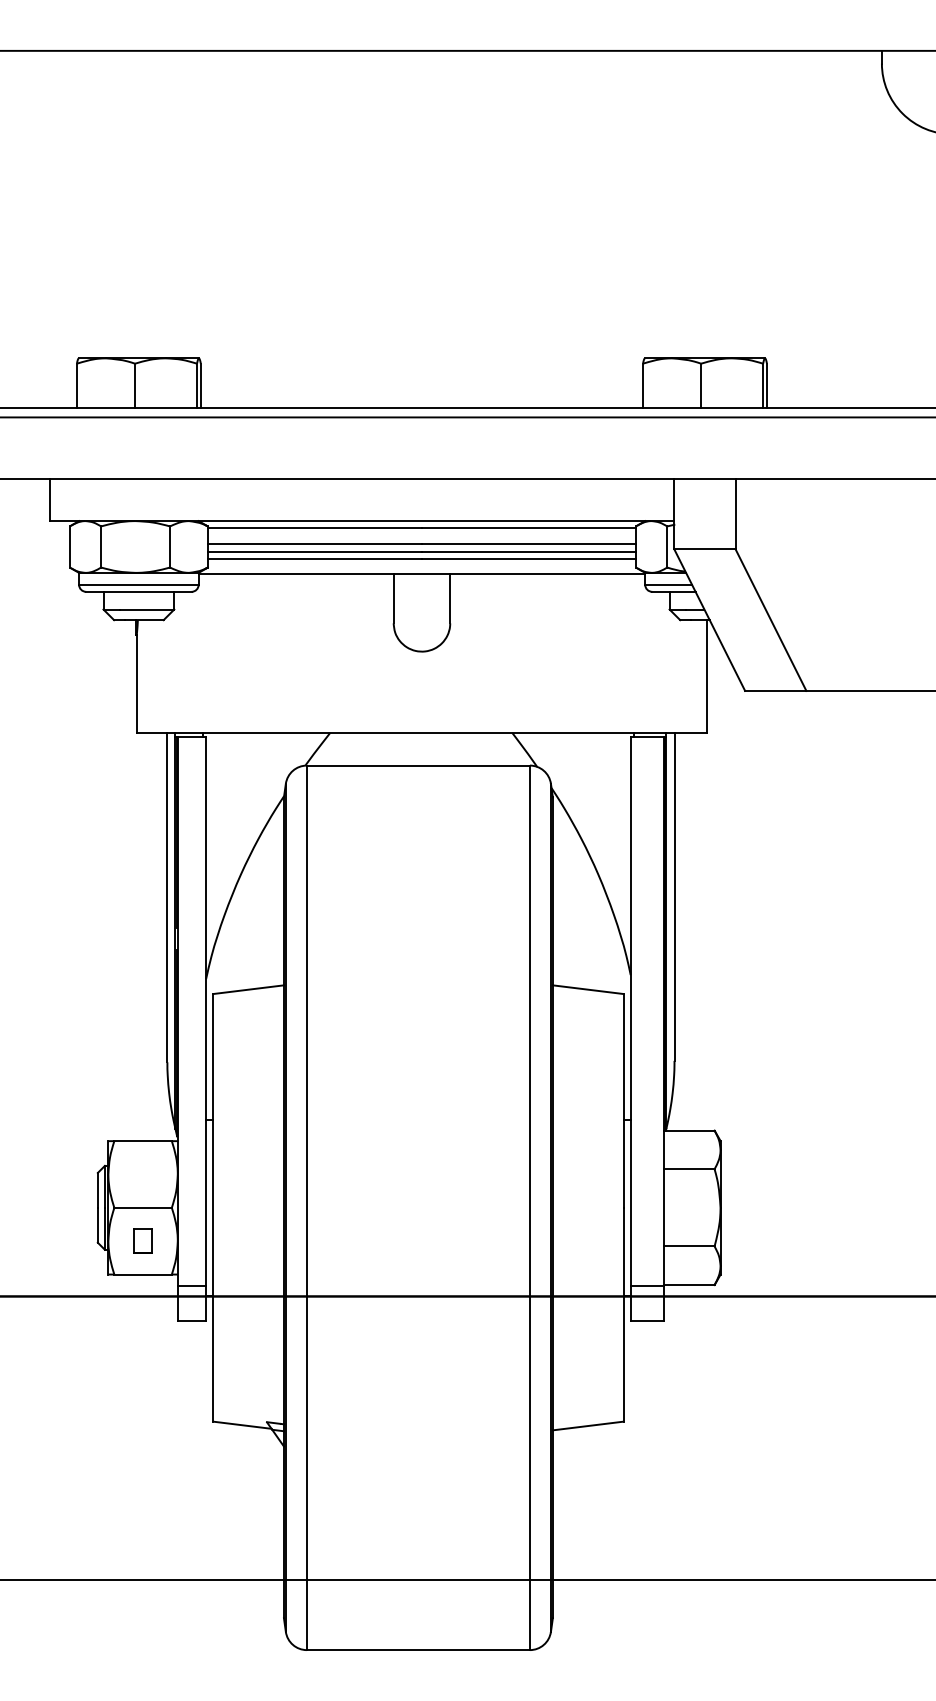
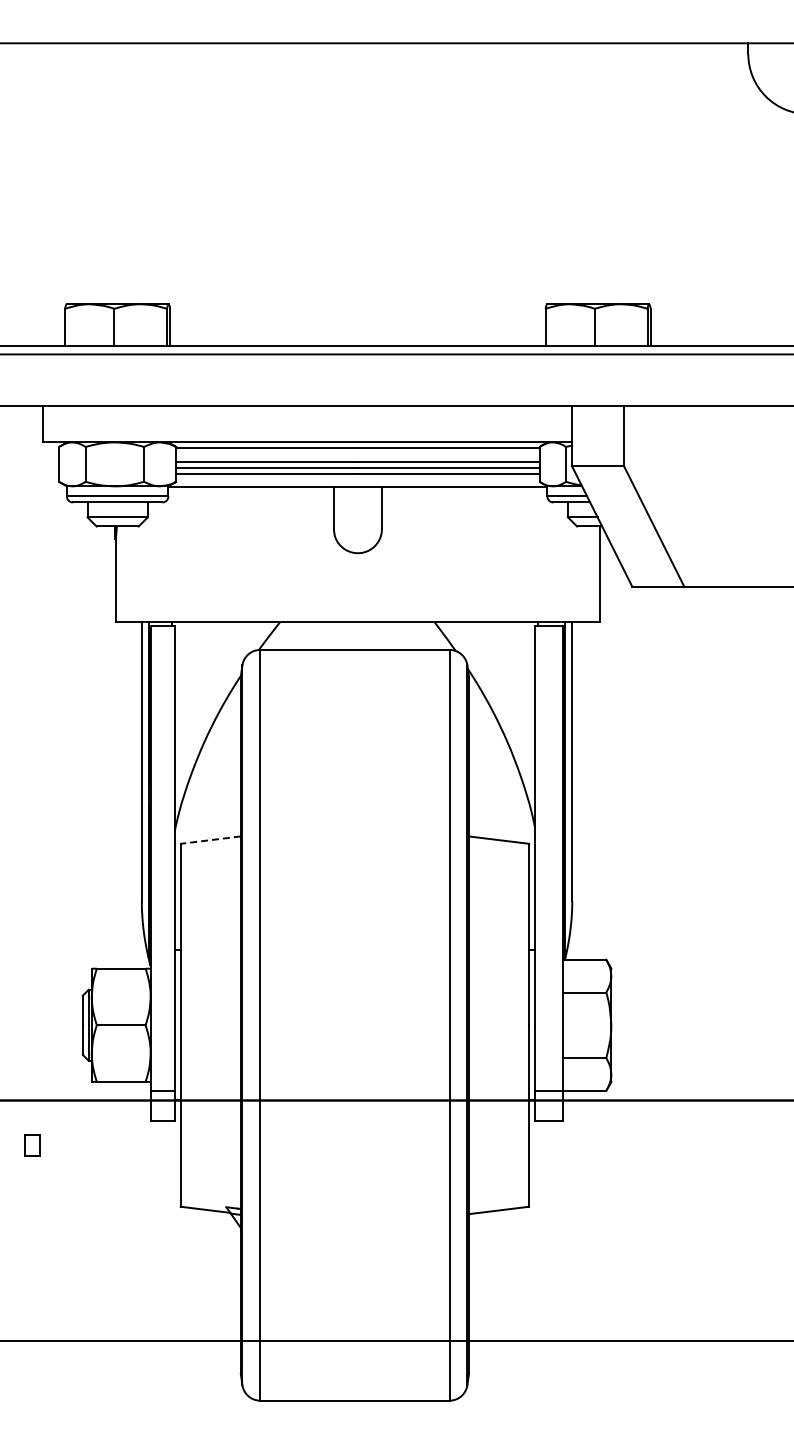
line: (248, 990) -> (210, 840), solid -> dashed
part: (143, 1241) -> (32, 1145), moved

